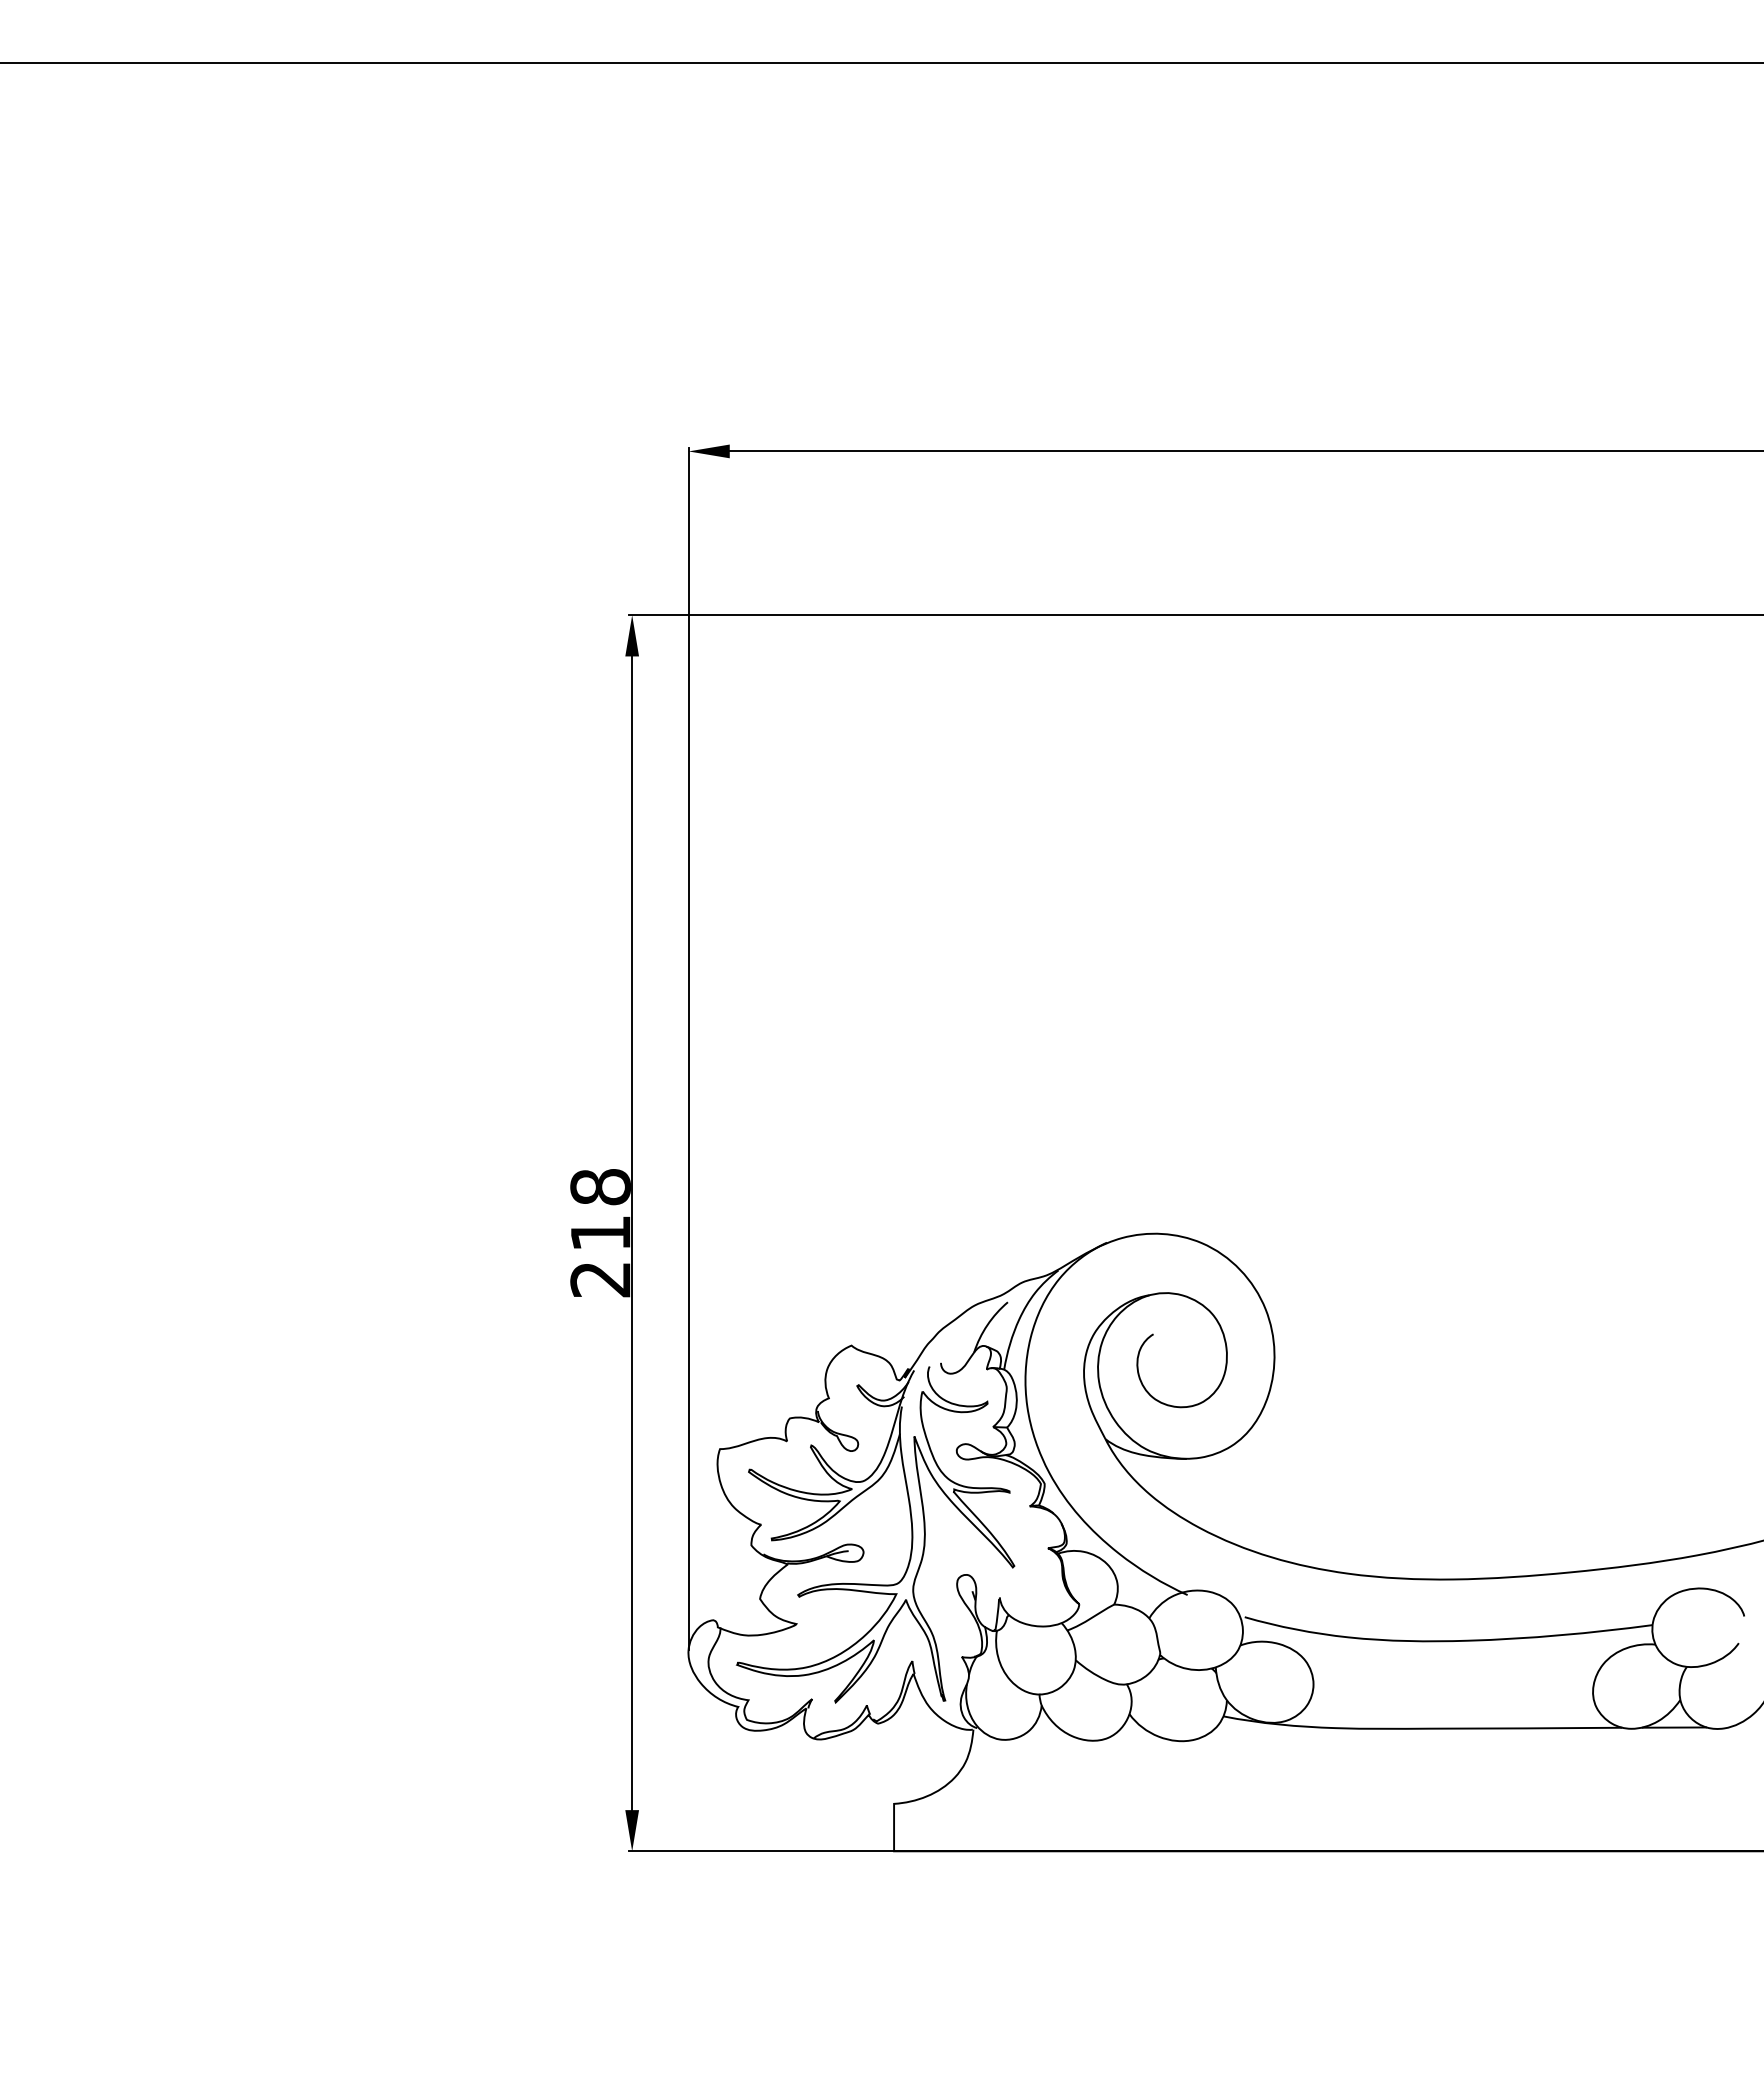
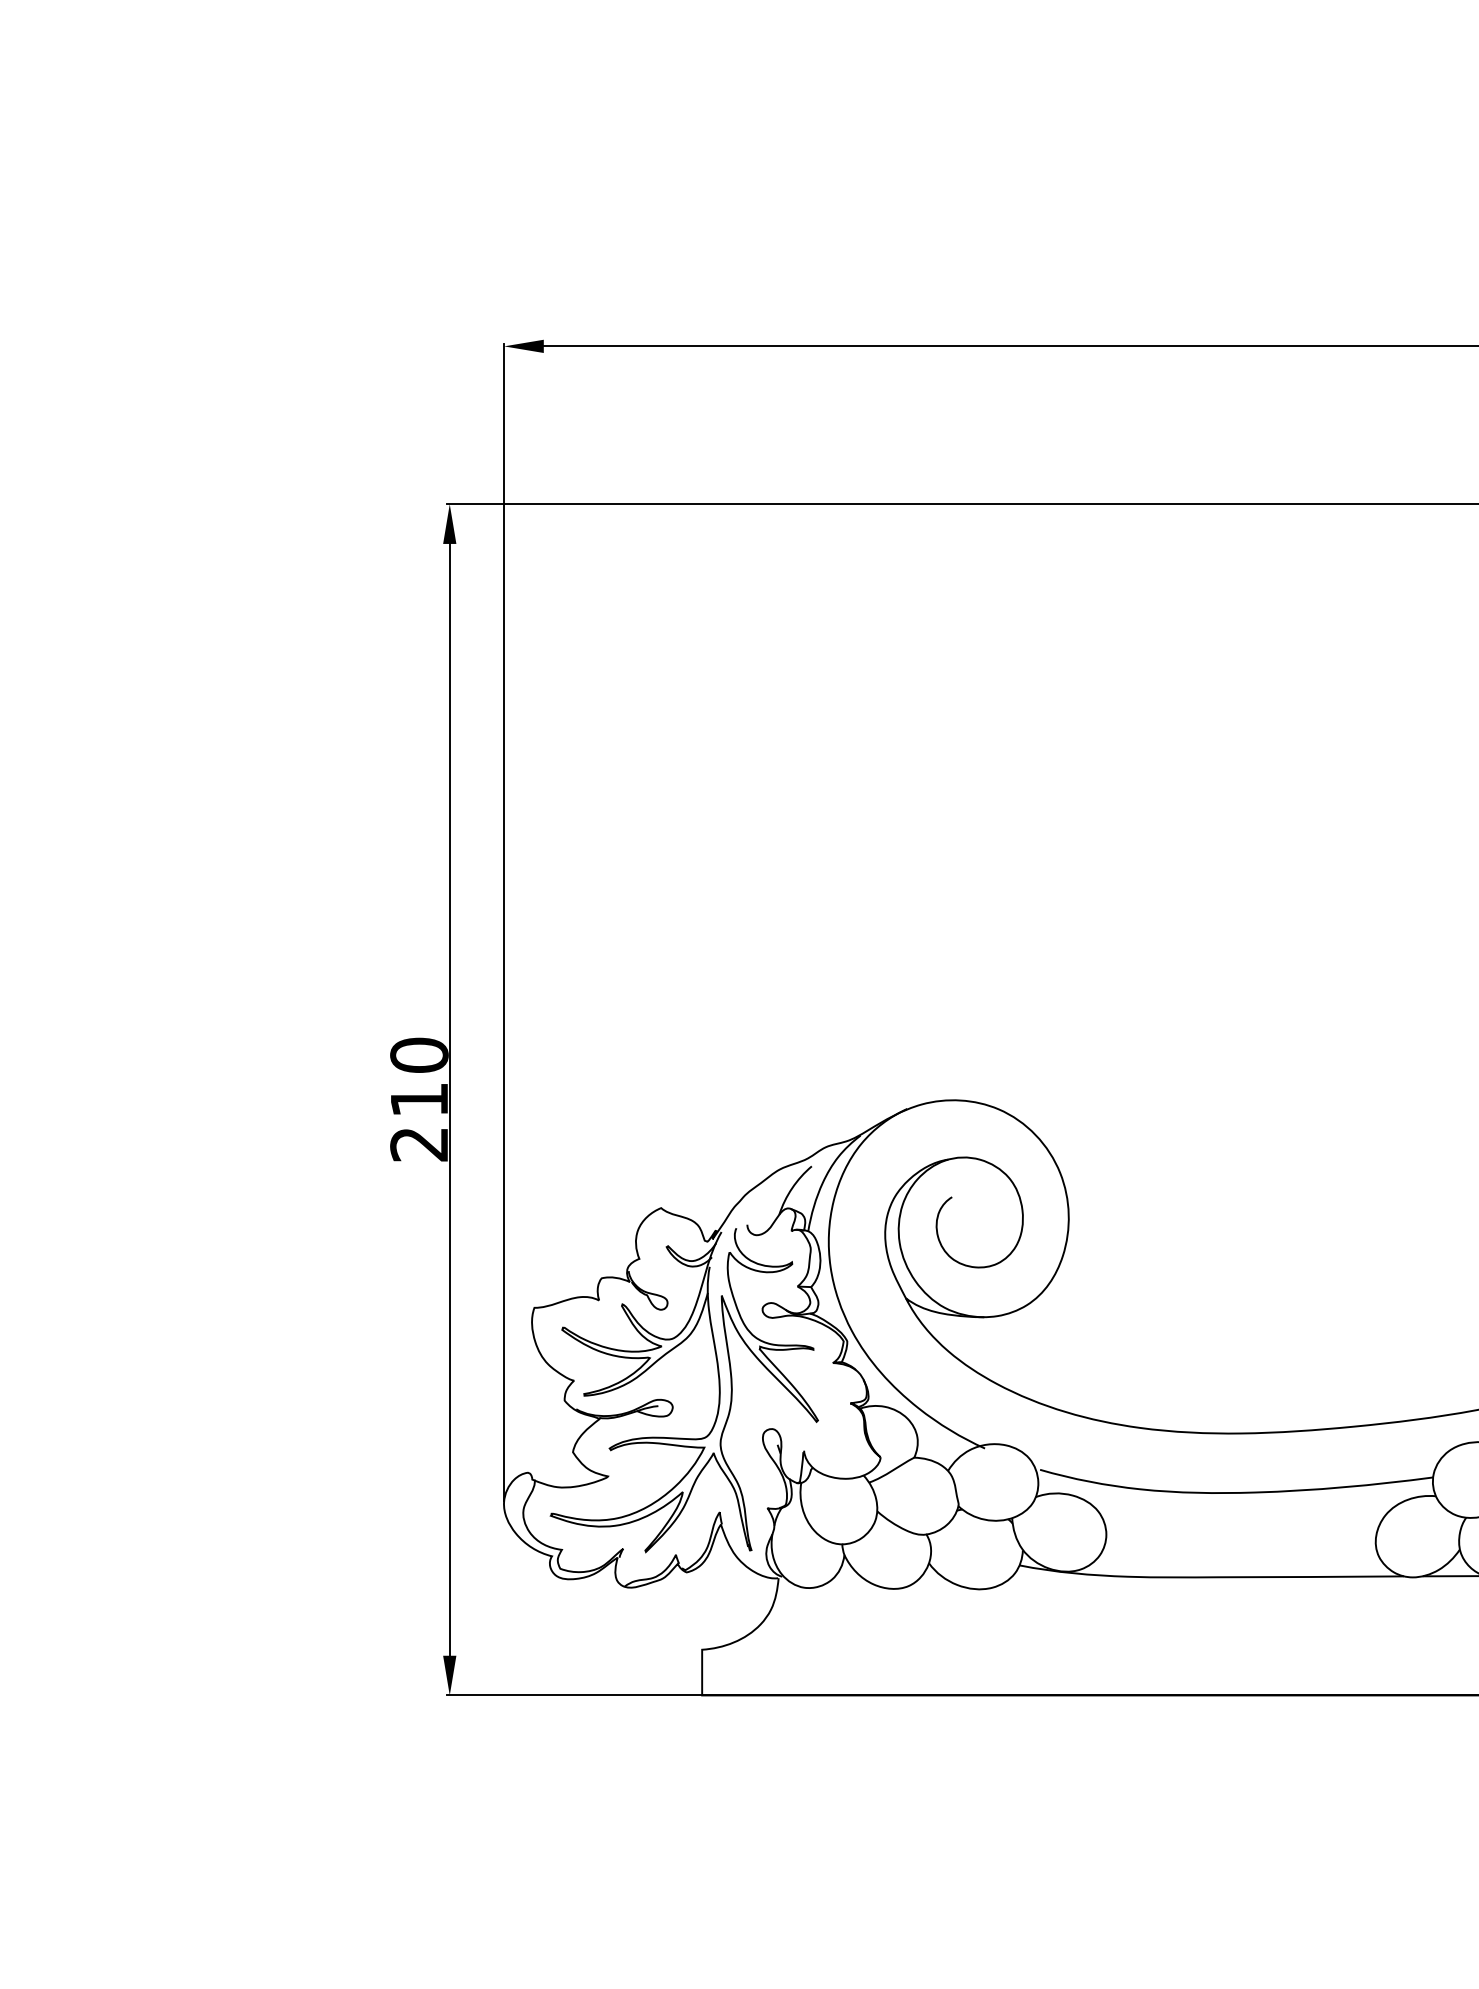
text: (600, 1186) -> (419, 1054), 218 -> 210

